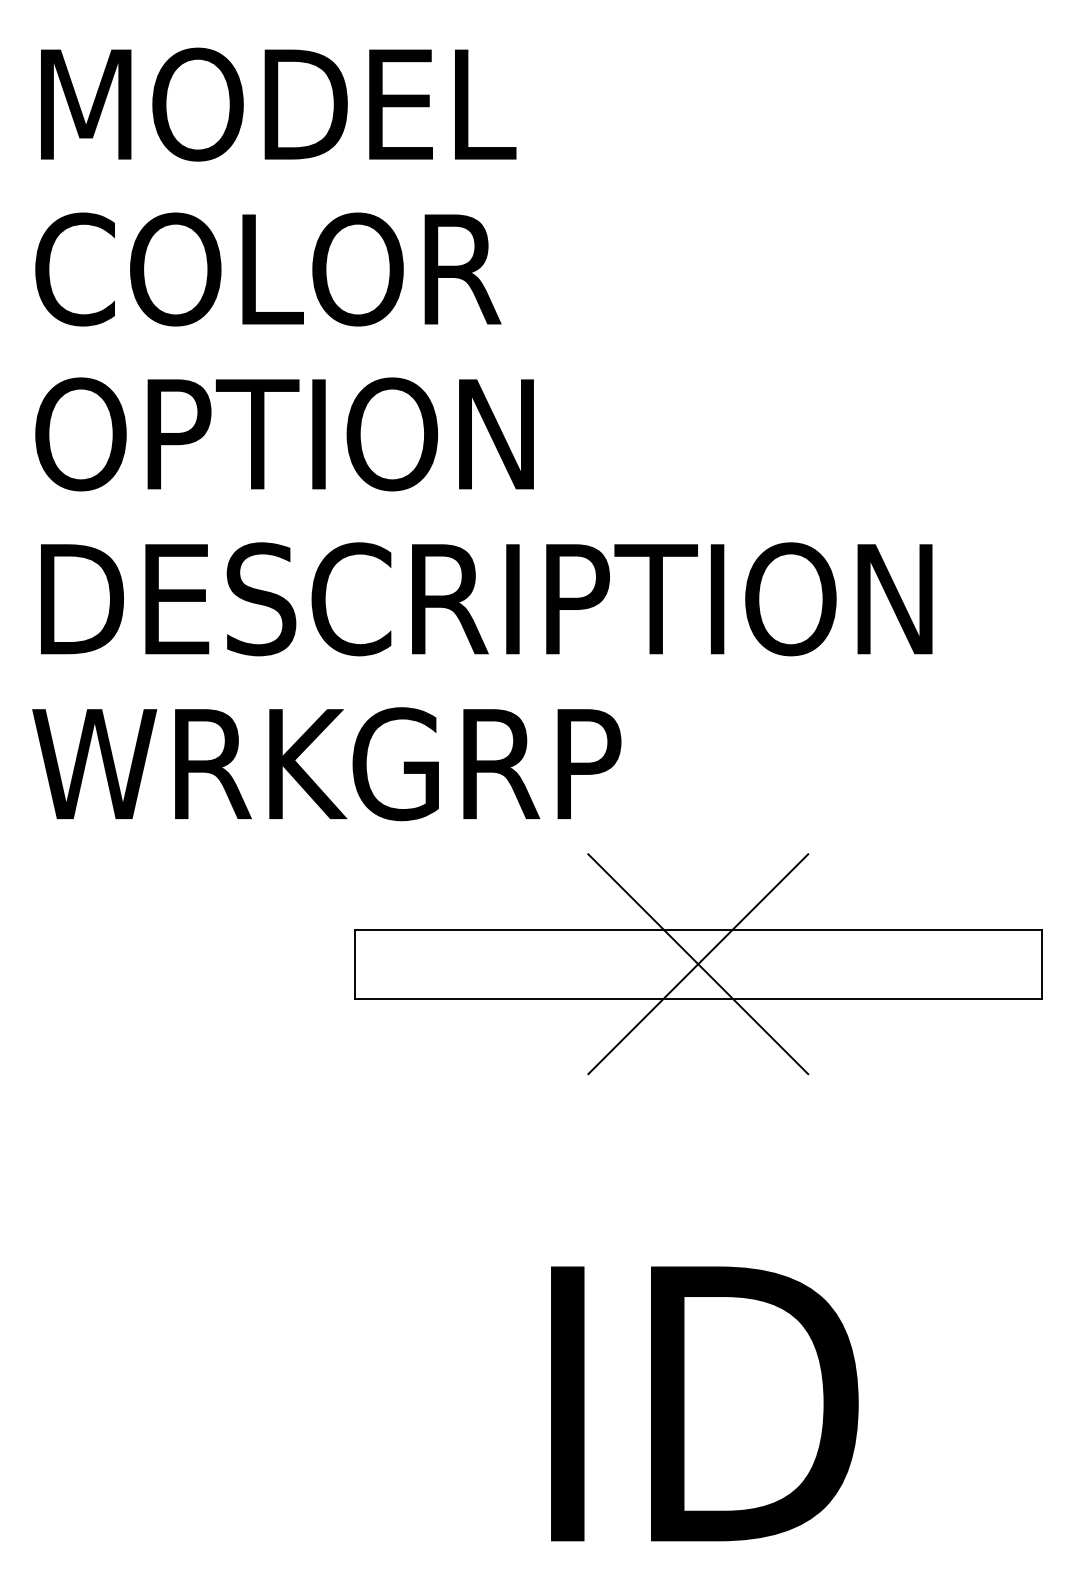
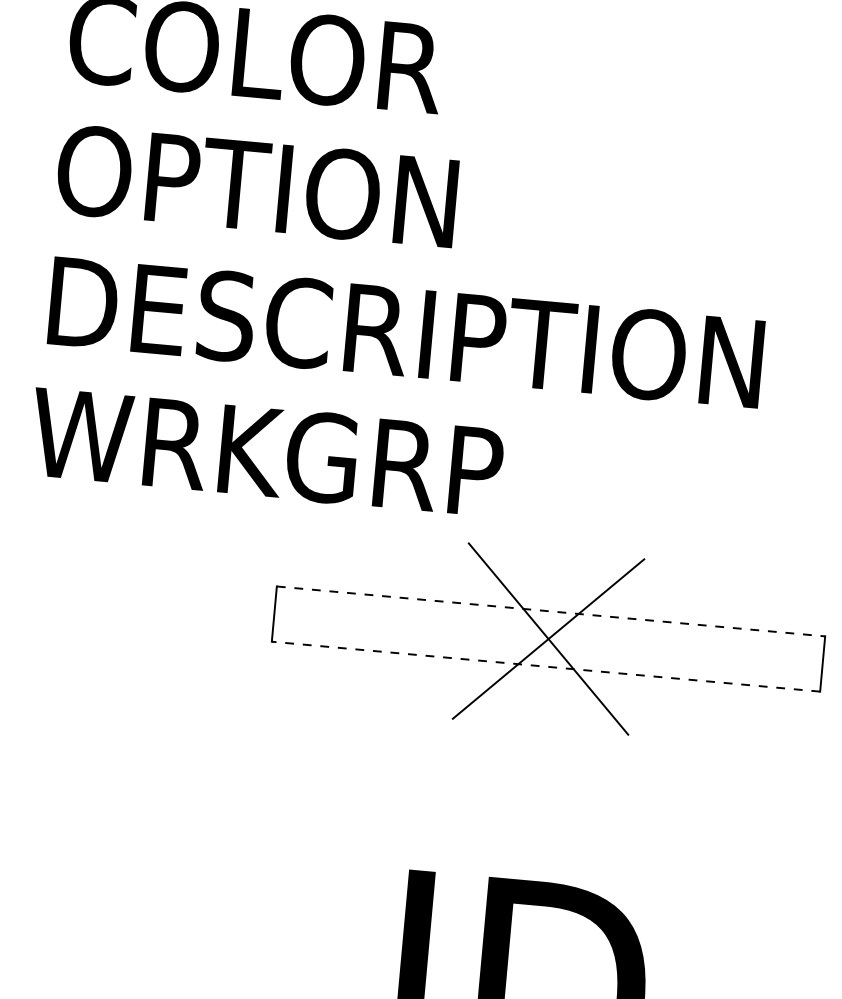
line: (698, 929) -> (551, 611), solid -> dashed
line: (698, 998) -> (546, 666), solid -> dashed

